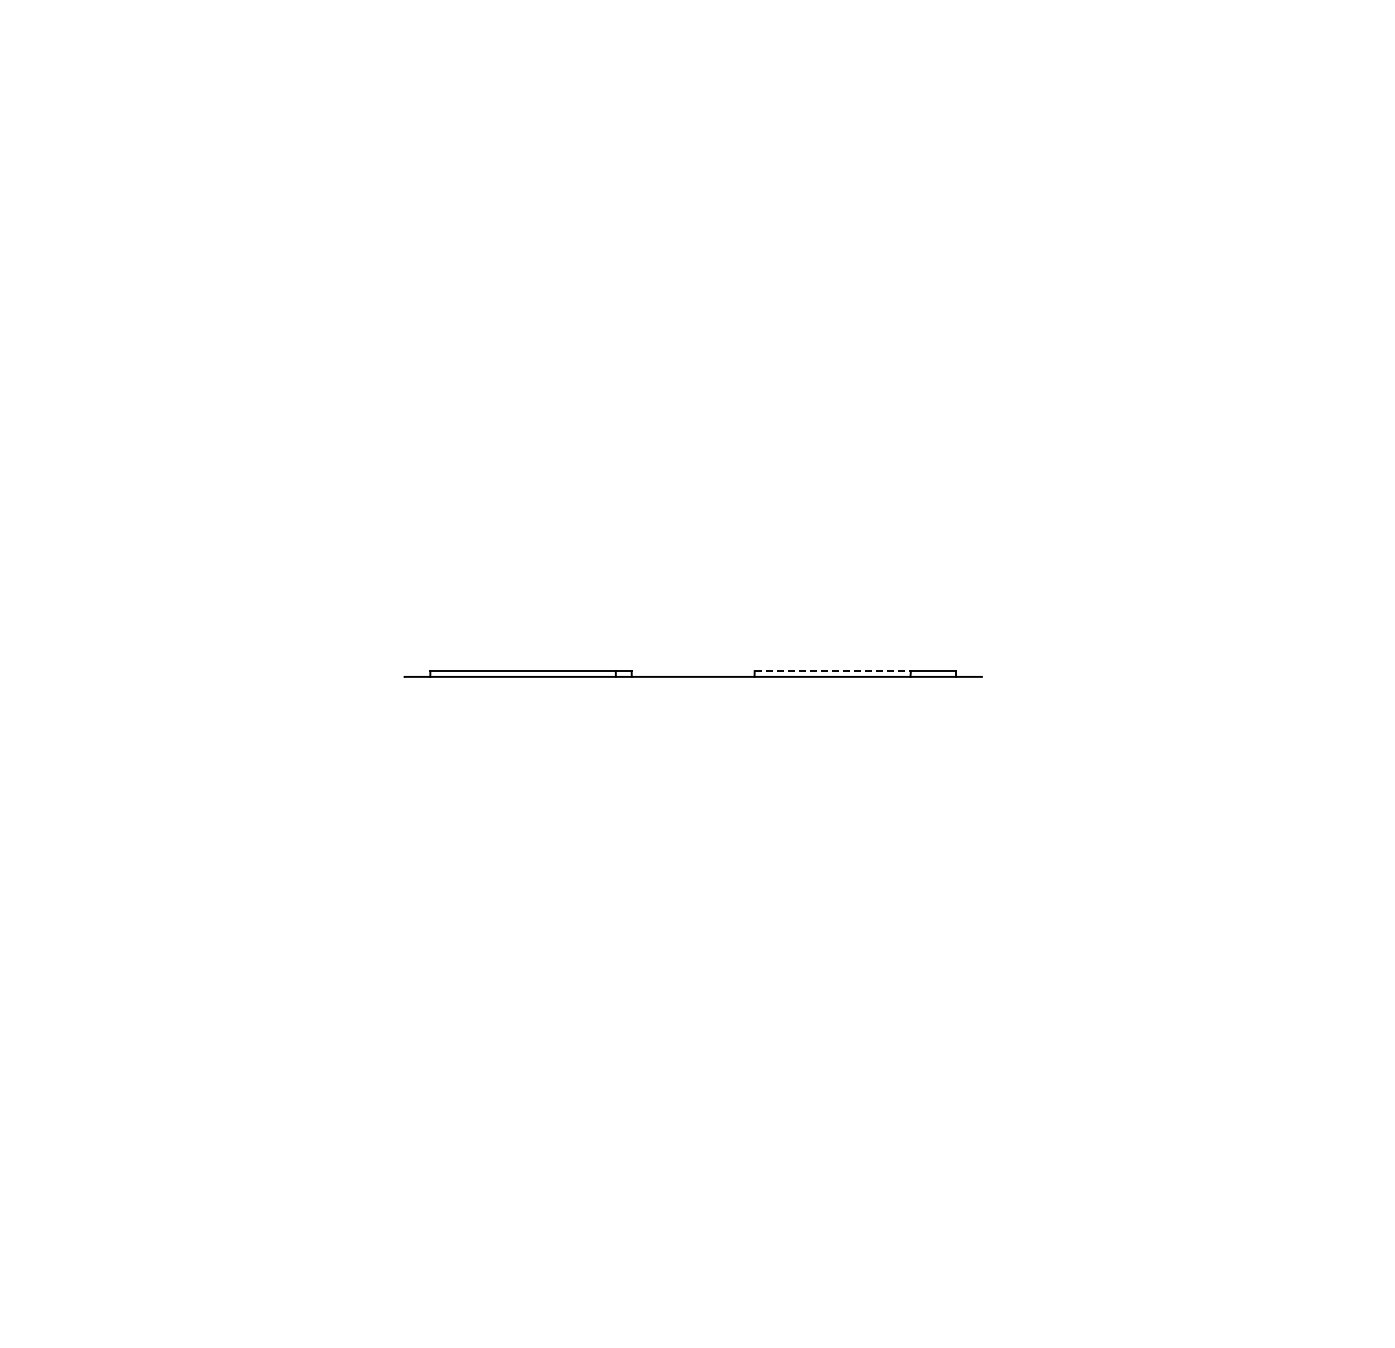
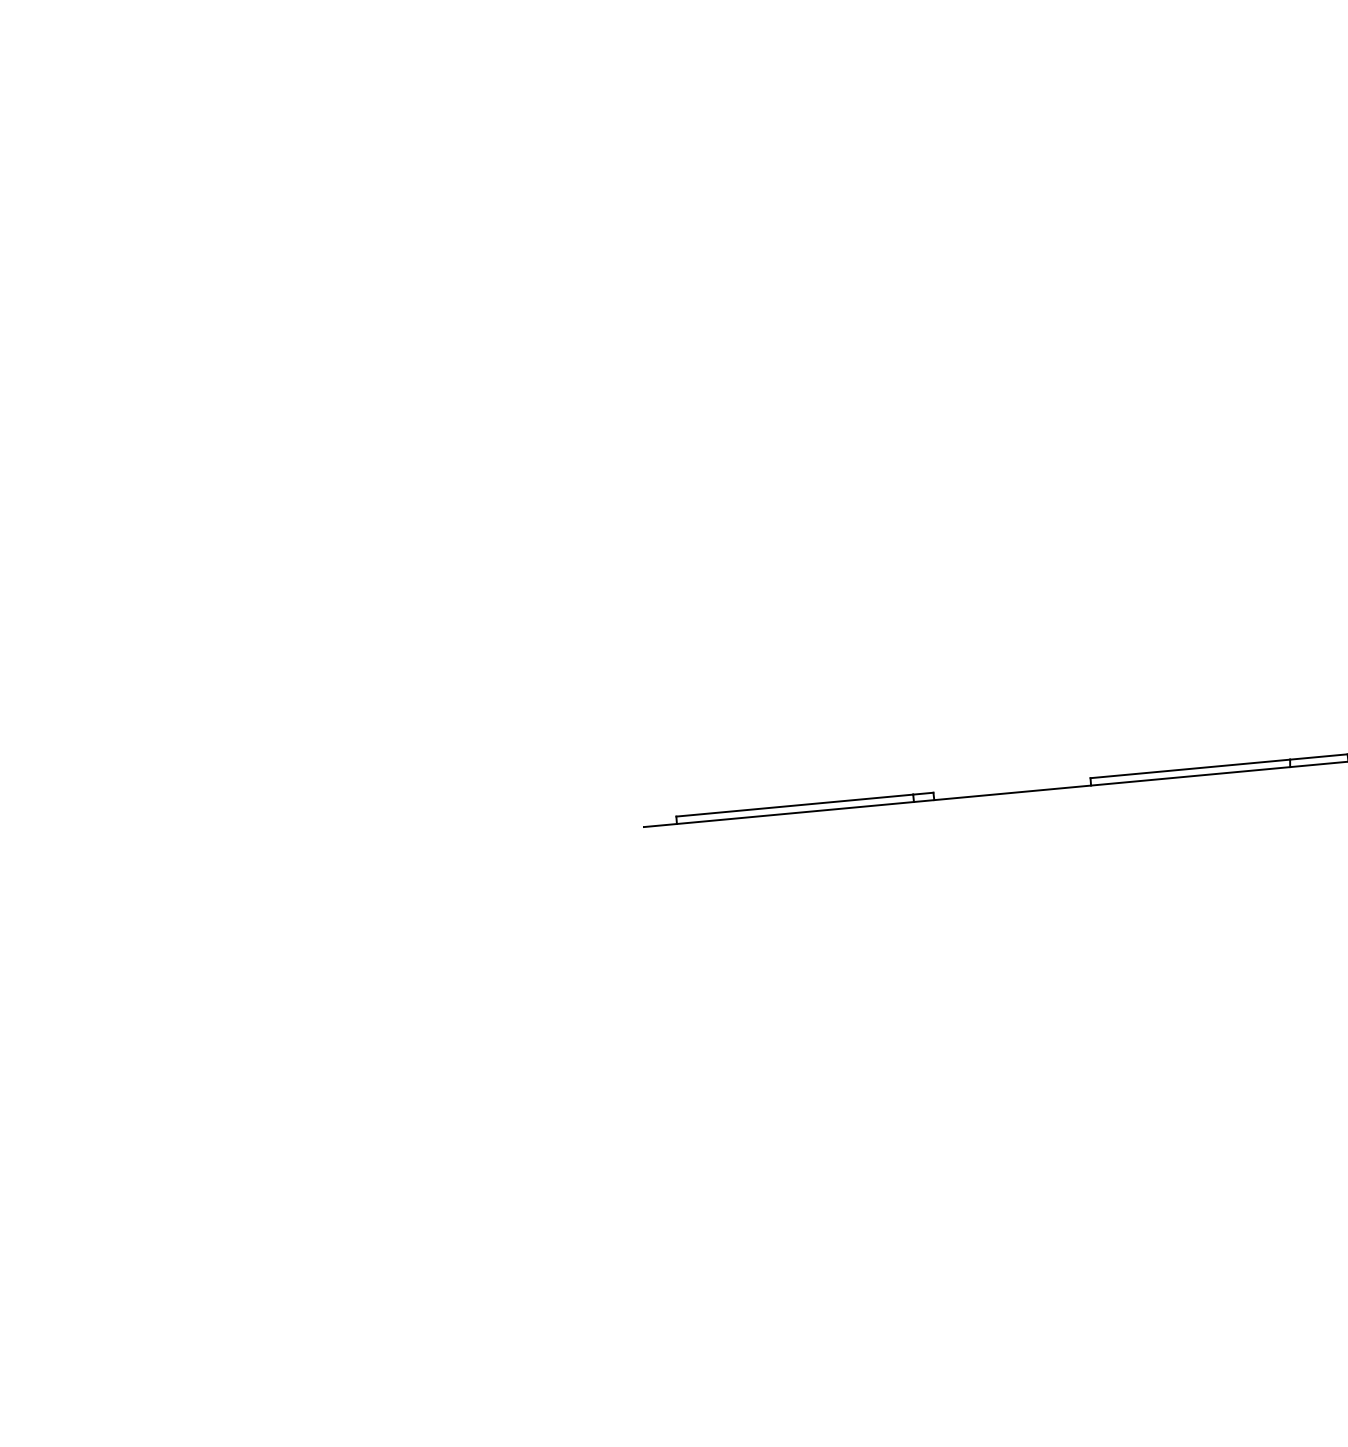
line: (833, 671) -> (1191, 769), dashed -> solid

